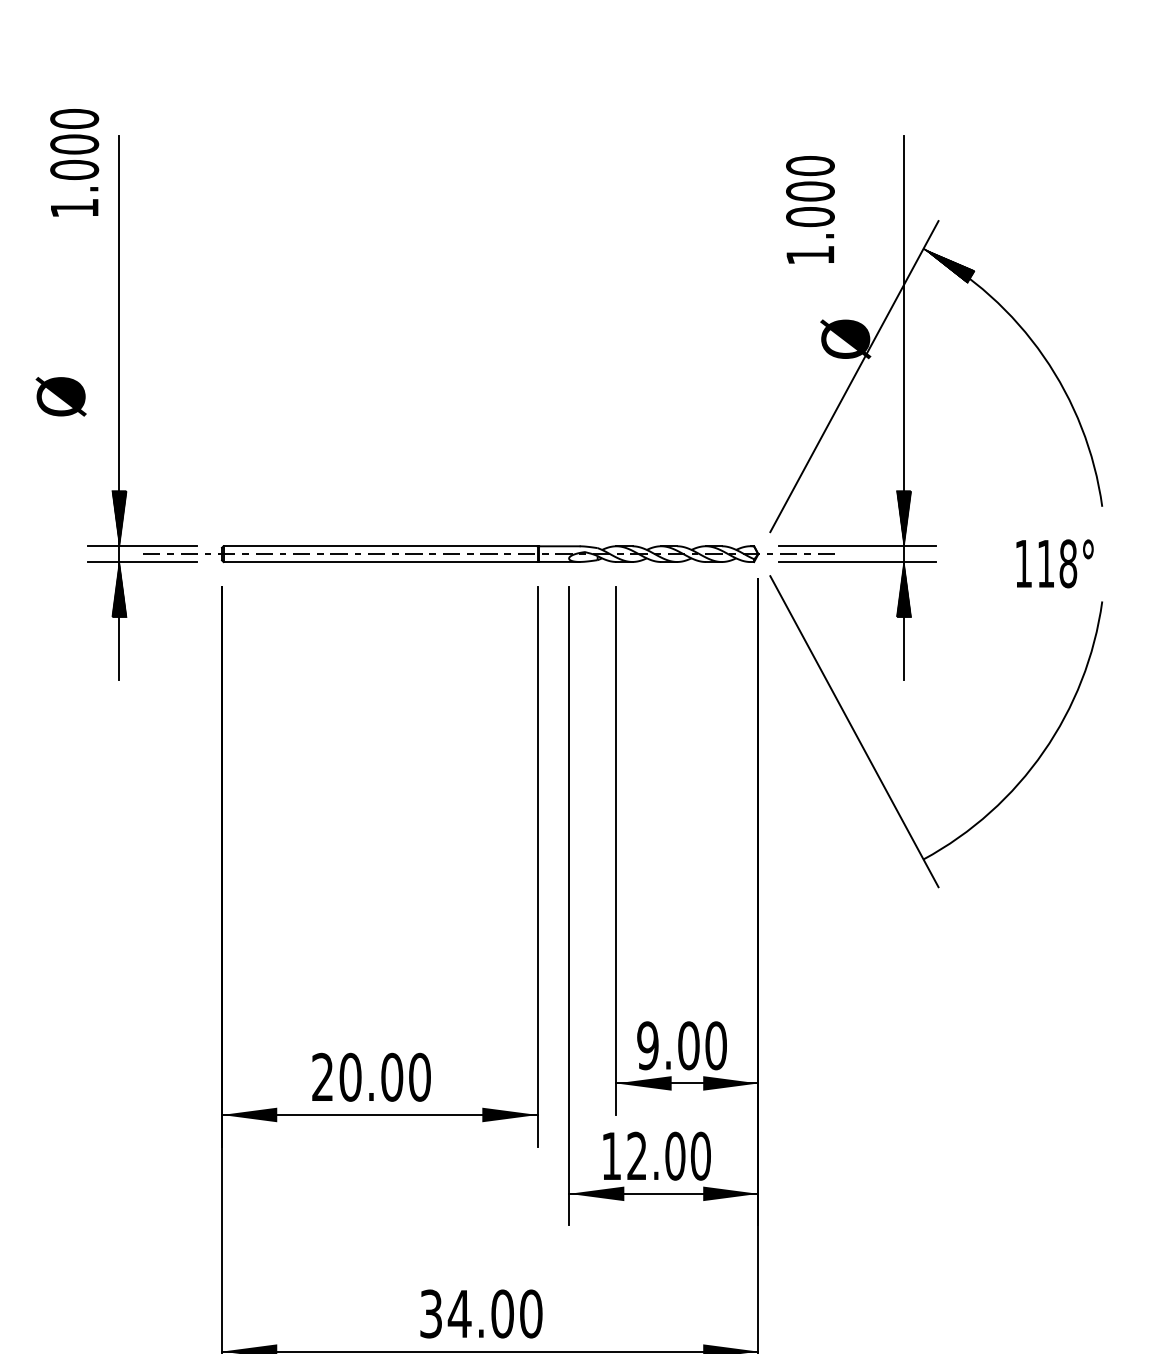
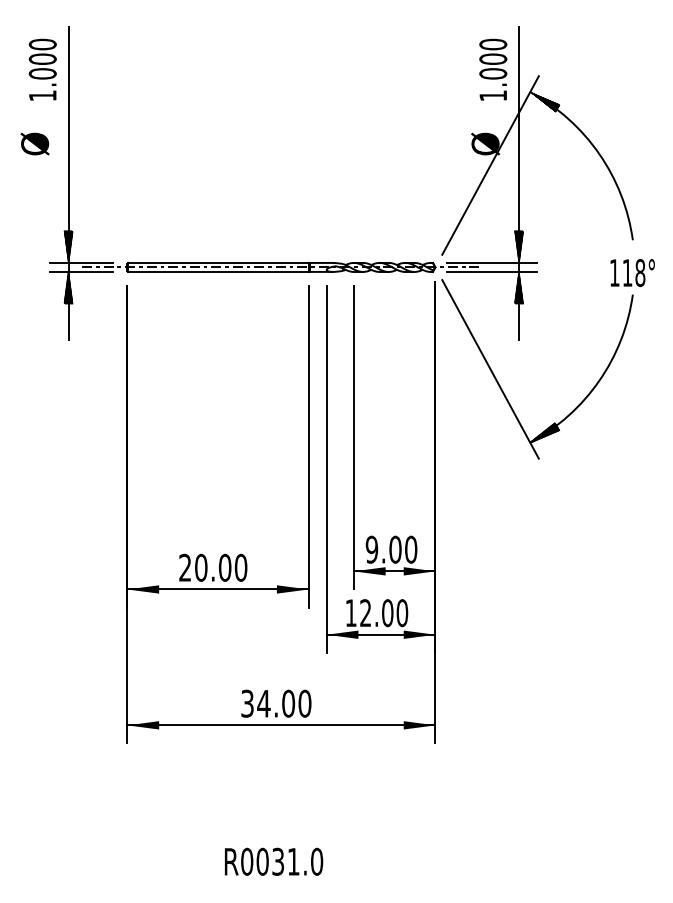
text: (74, 162) -> (42, 69), moved
text: (810, 209) -> (493, 69), moved
text: (60, 395) -> (34, 143), moved
text: (1054, 562) -> (632, 272), moved
hatch: (948, 841) -> (544, 432), added

